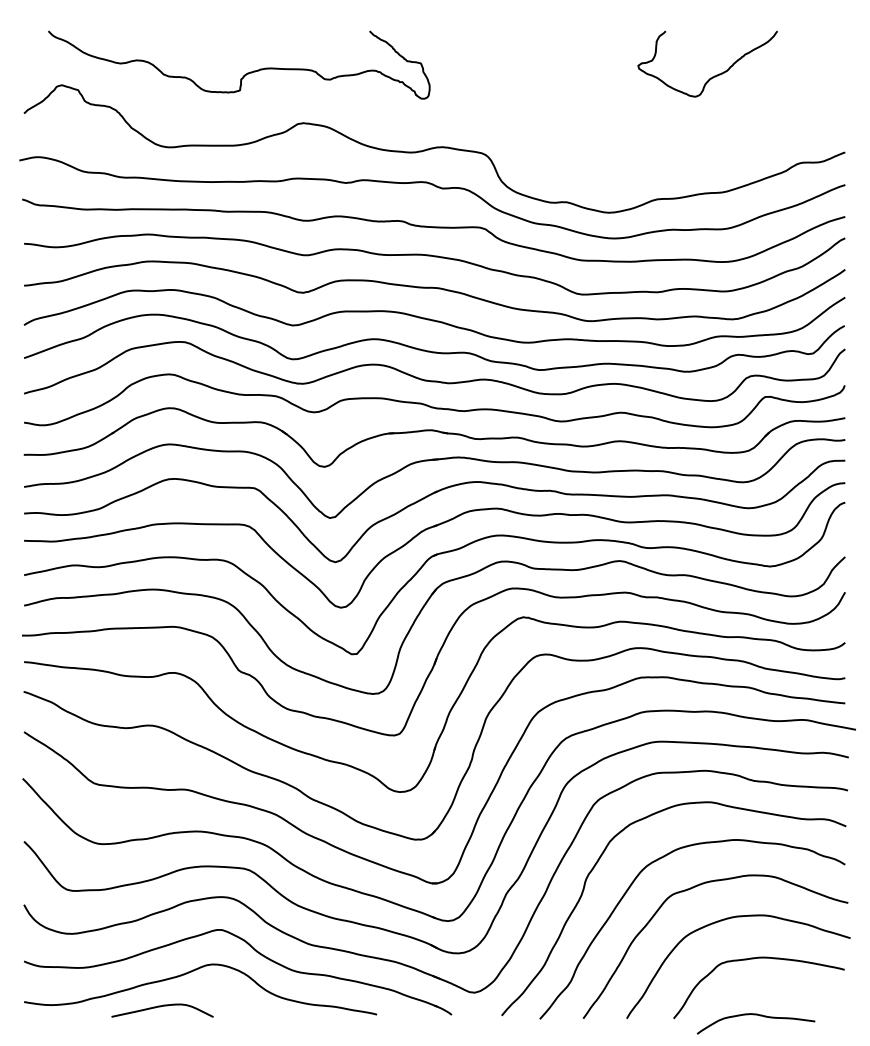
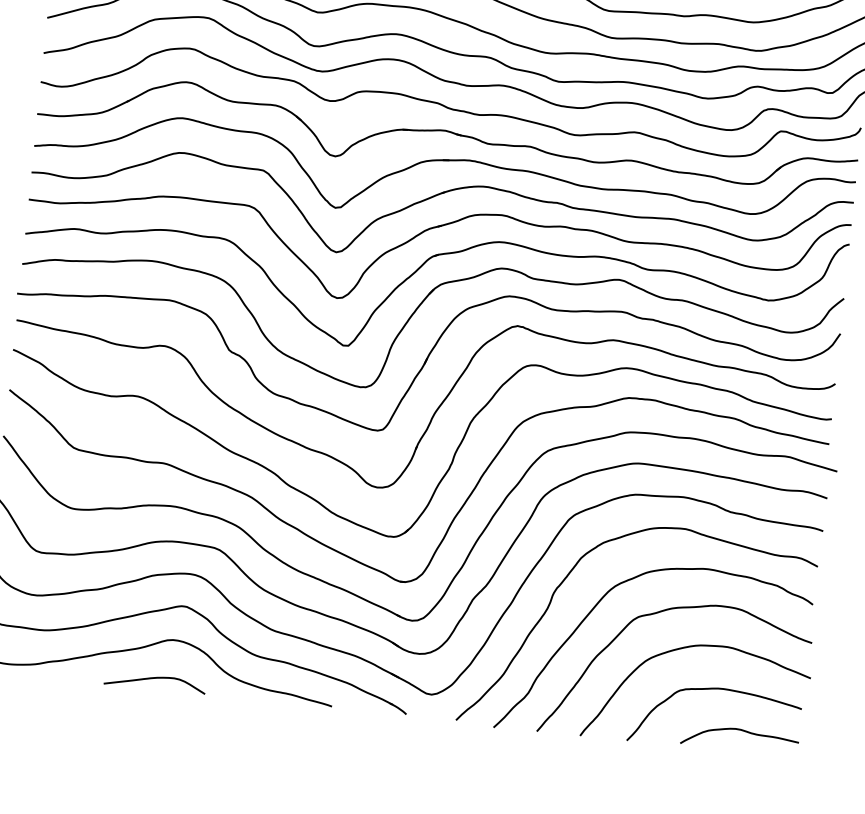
curve: (160, 1007) -> (153, 679), moved
curve: (755, 1015) -> (740, 730), moved

